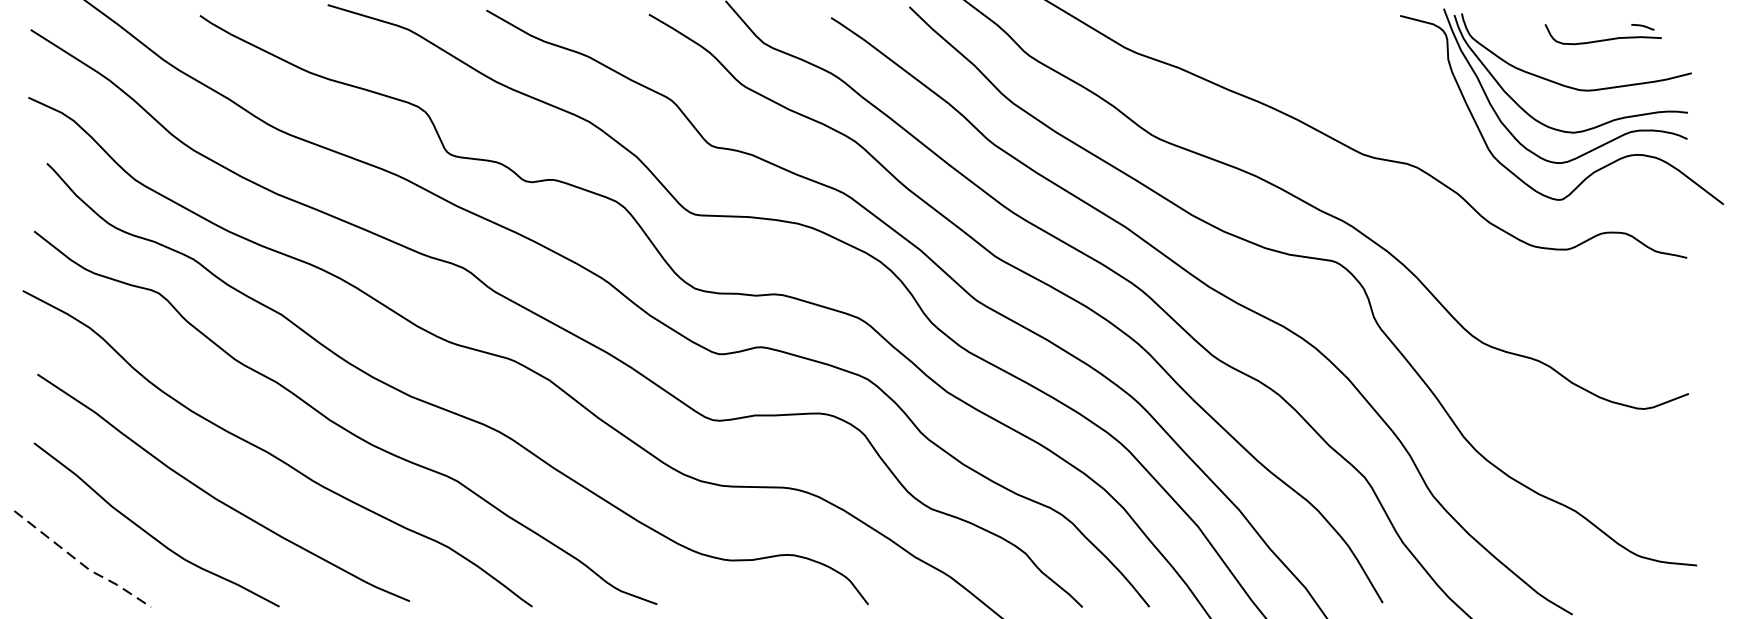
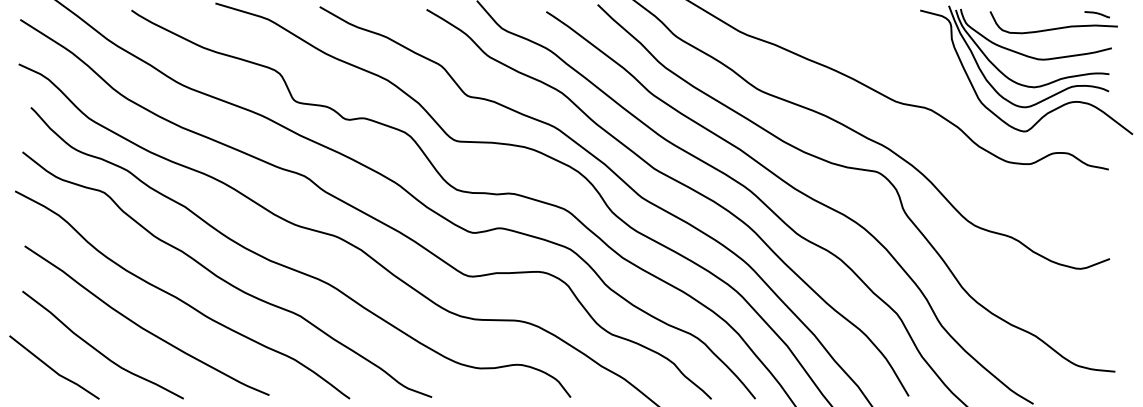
part: (1602, 34) -> (1053, 22), size x1.67
line: (81, 563) -> (53, 370), dashed -> solid

